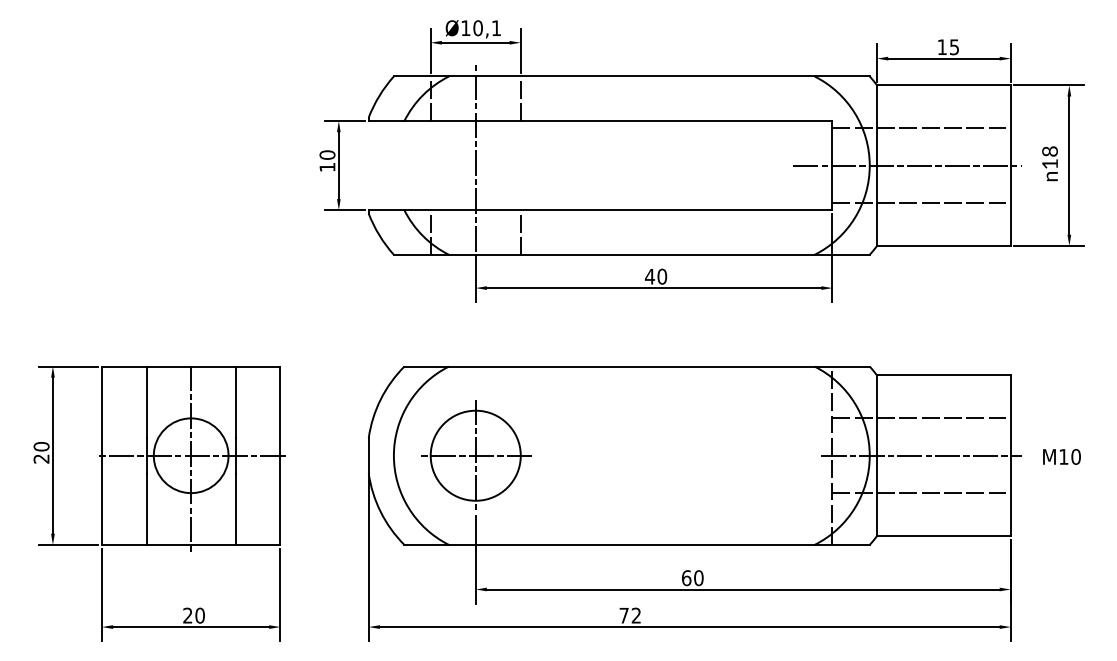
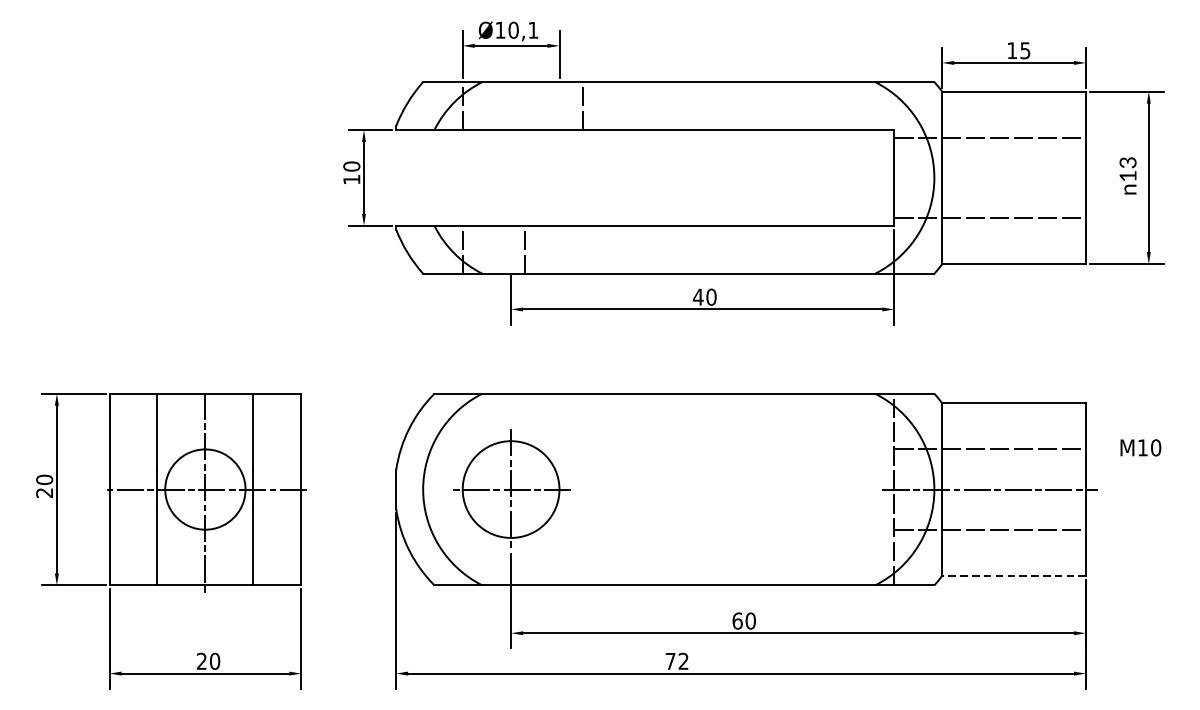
line: (520, 98) -> (582, 105), moved
text: (1050, 151) -> (1128, 162), 18 -> 13
line: (475, 158) -> (510, 170), removed
line: (907, 165) -> (974, 177), removed
line: (520, 232) -> (524, 249), moved
text: (1061, 456) -> (1140, 447), moved
line: (943, 536) -> (1013, 576), solid -> dashed

